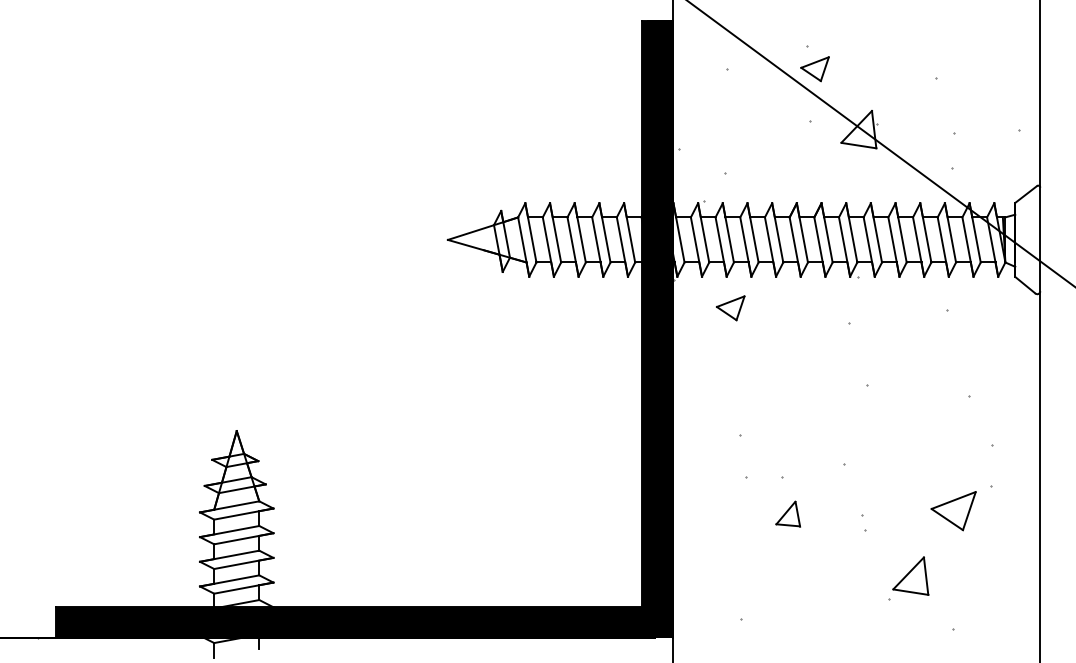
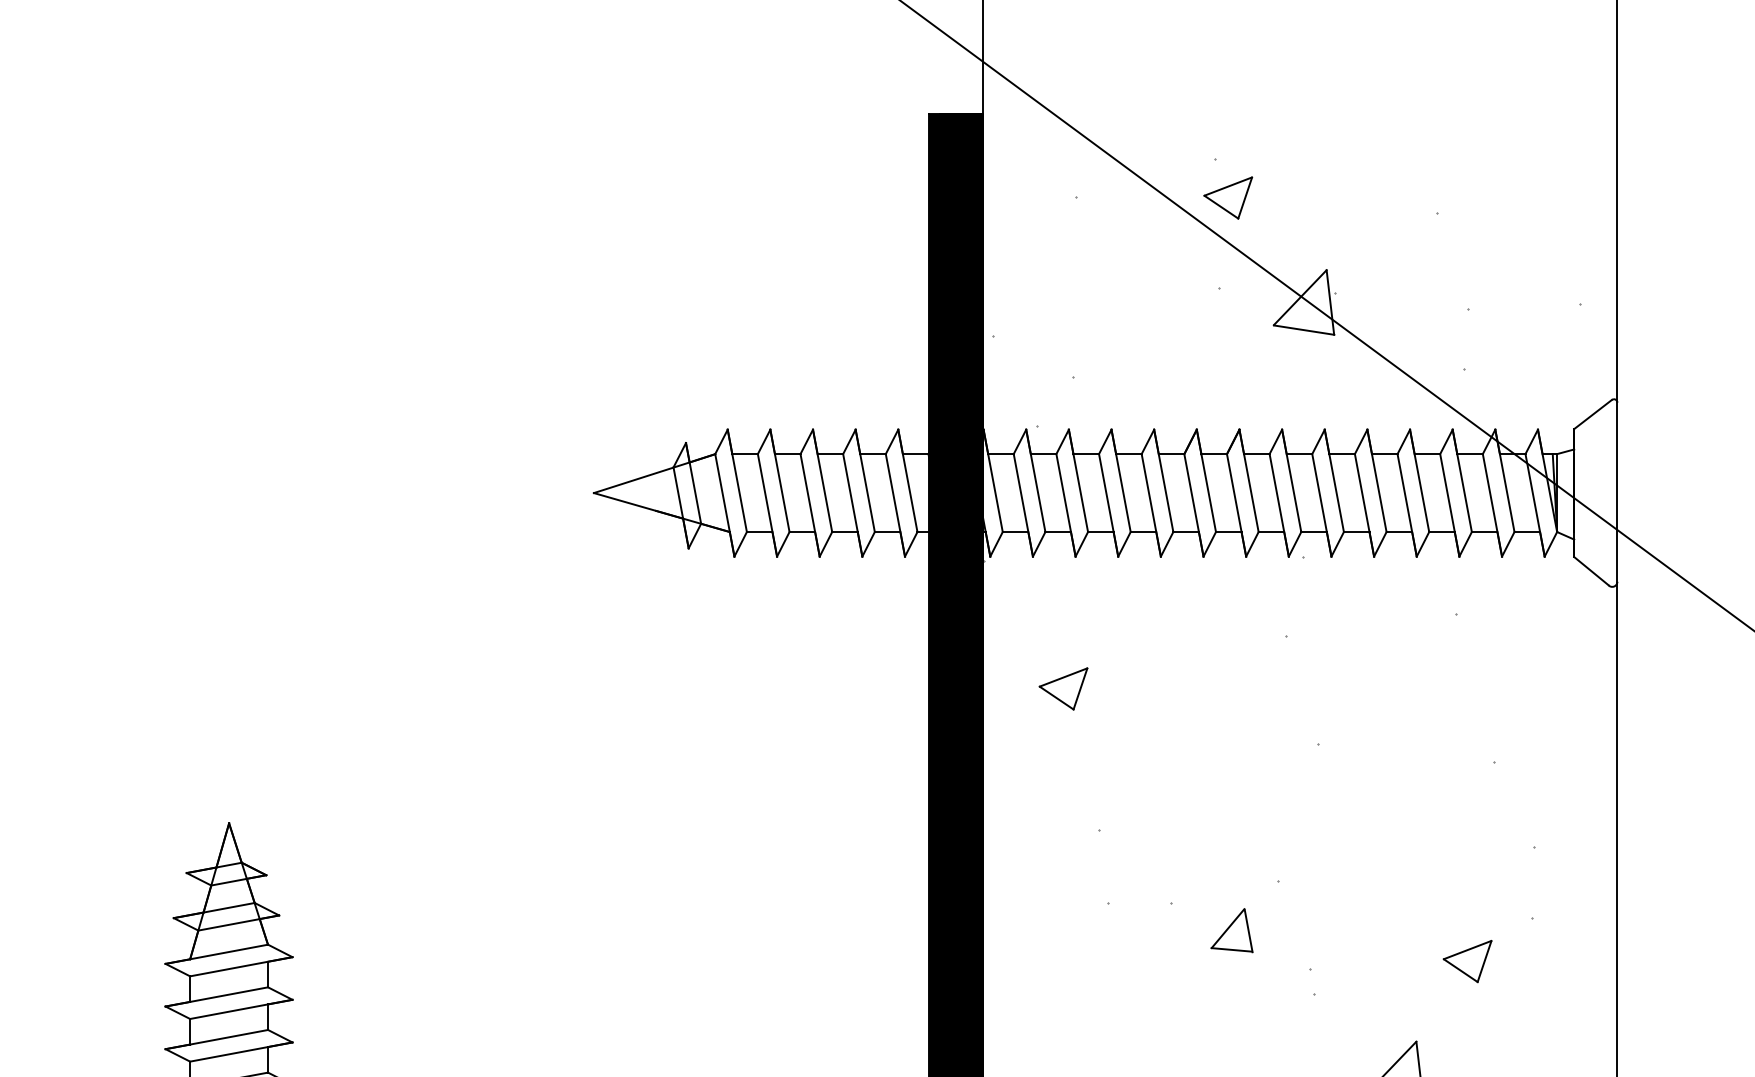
part: (730, 308) -> (1063, 689), moved
part: (953, 510) -> (1467, 960), size x0.62
part: (787, 513) -> (1230, 929), moved

